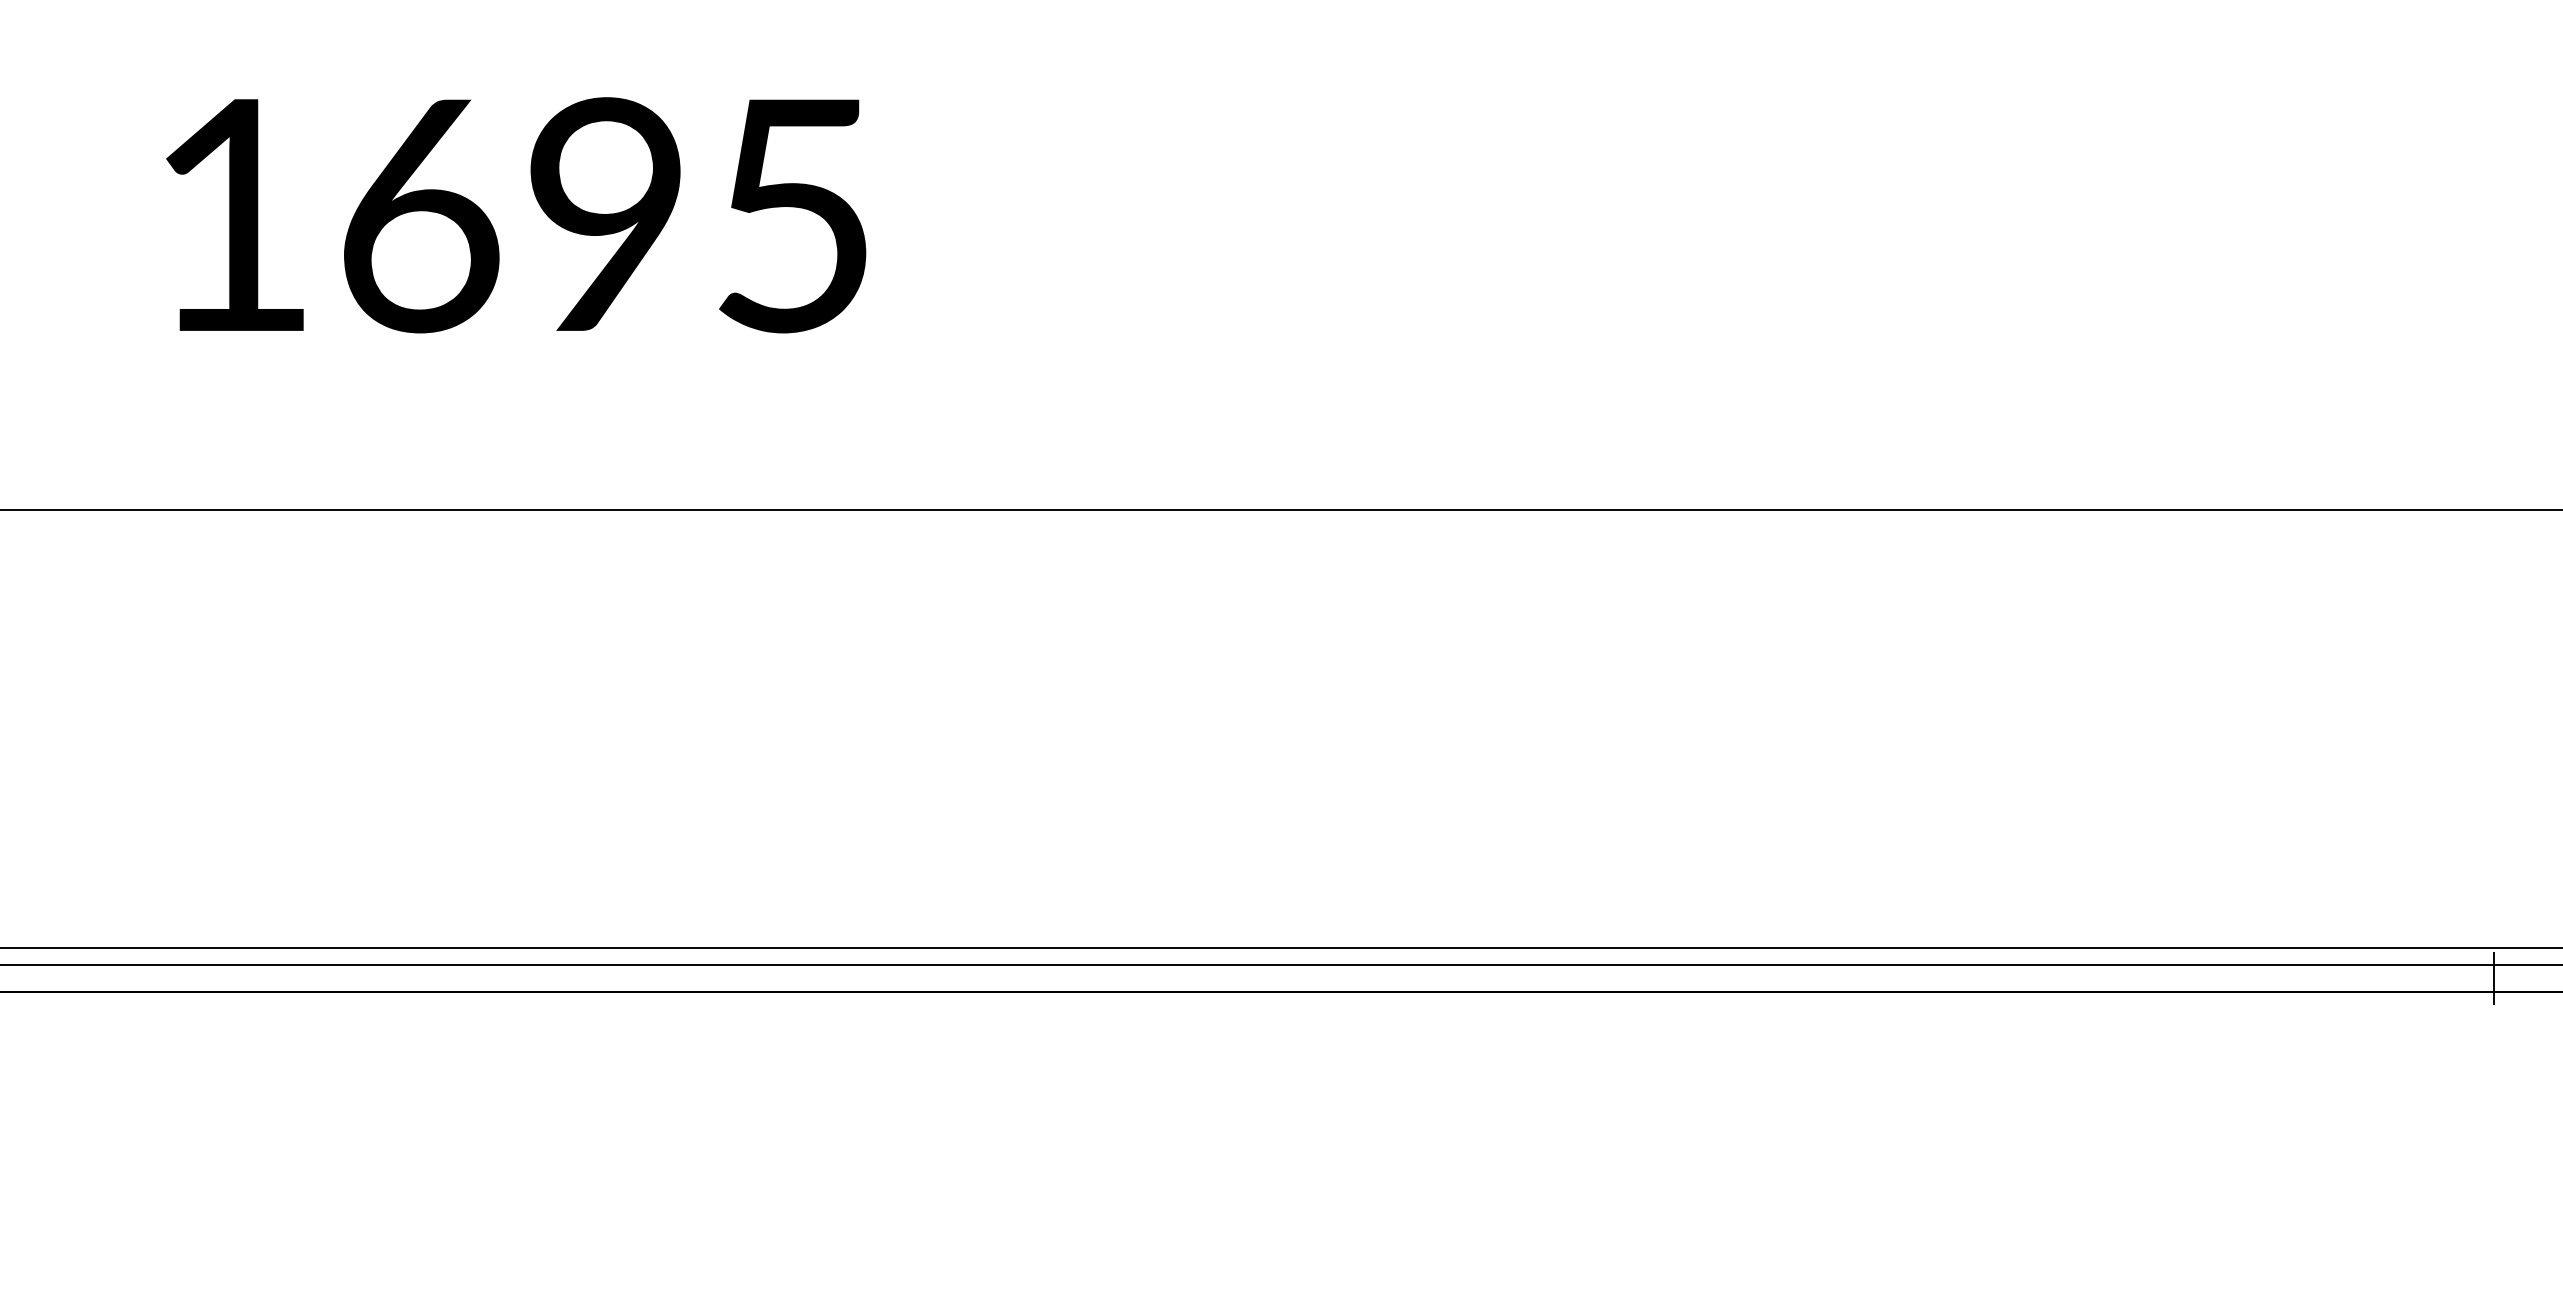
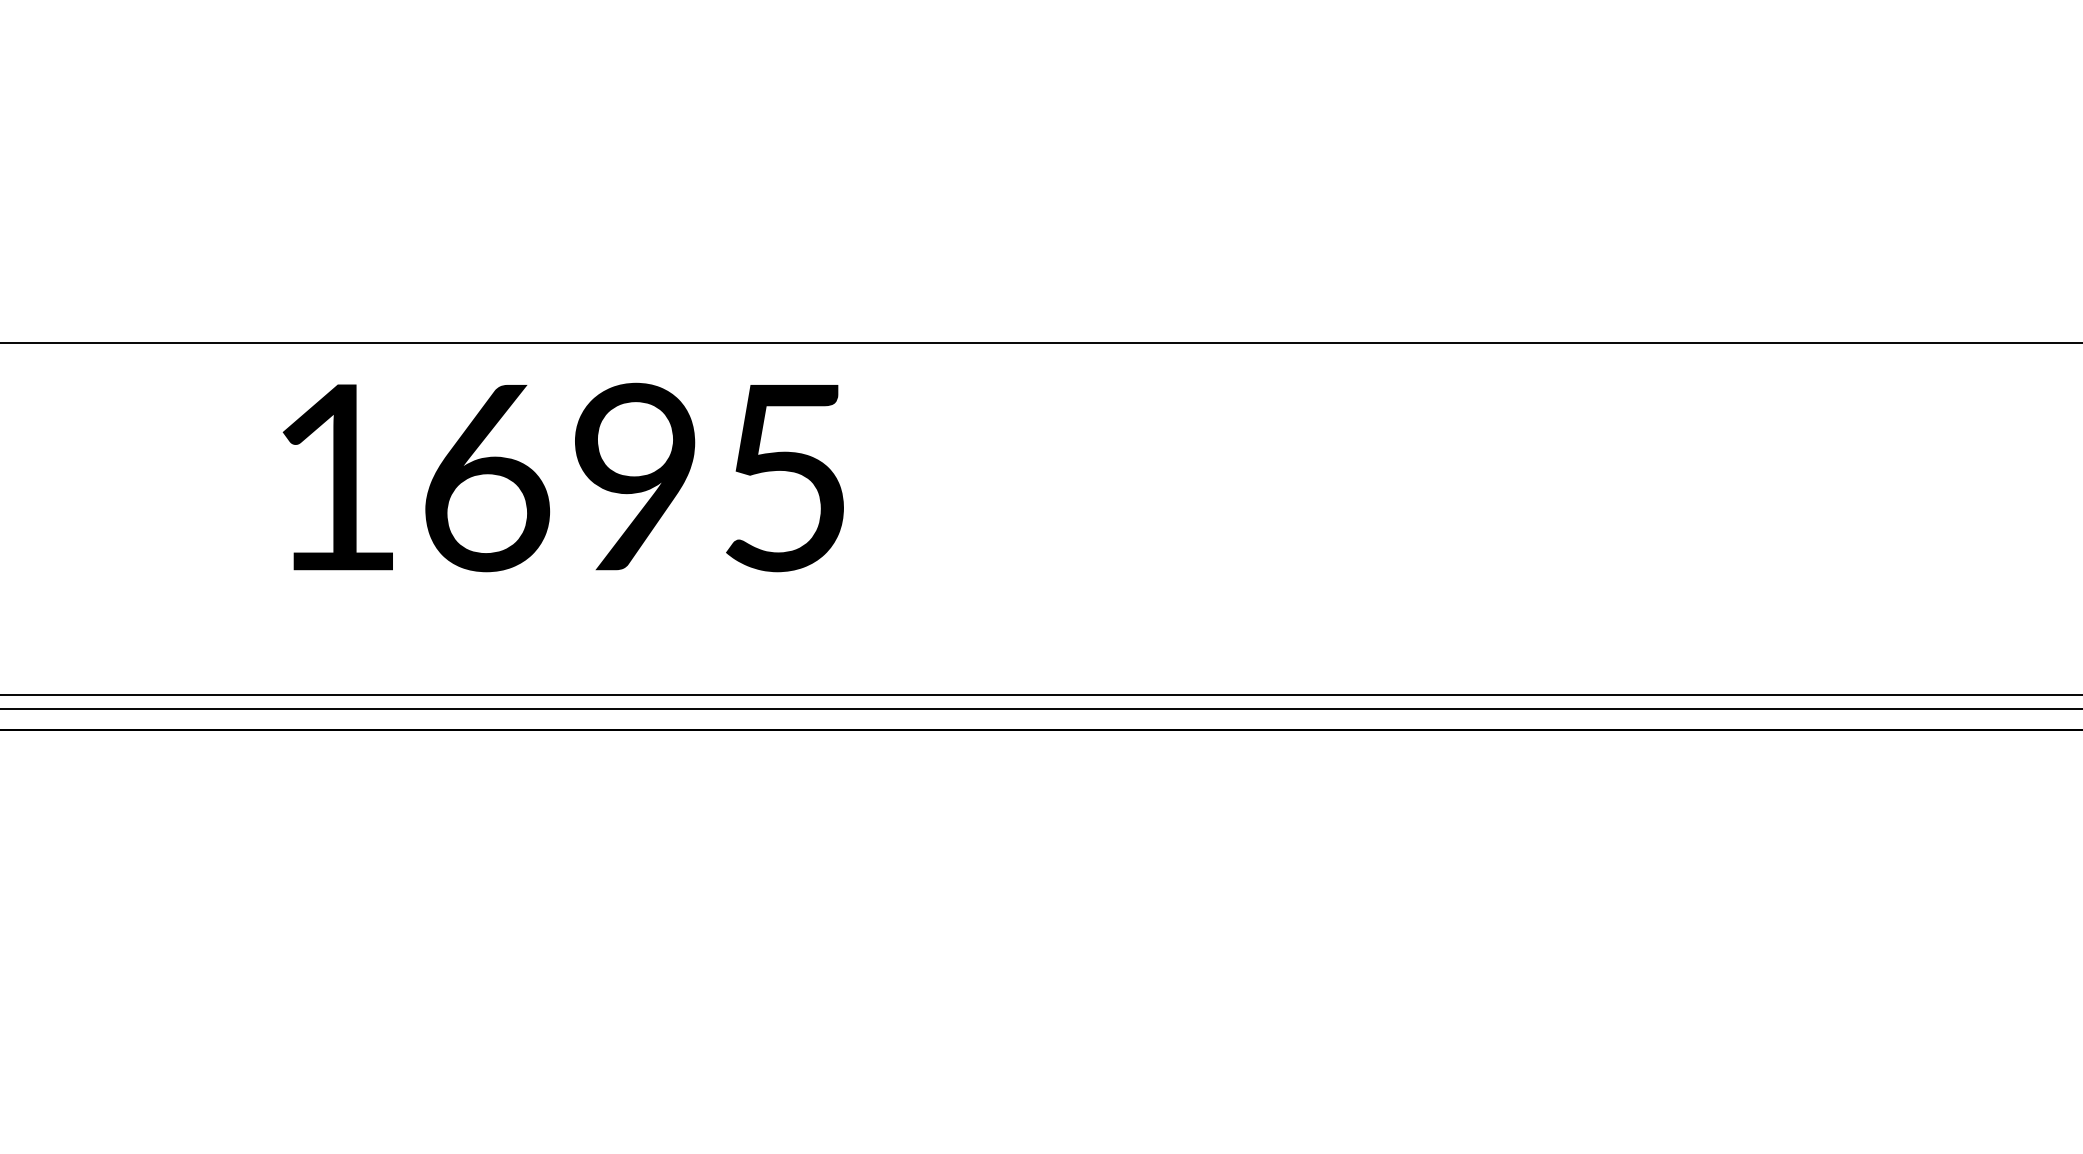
text: (515, 215) -> (562, 477), moved

